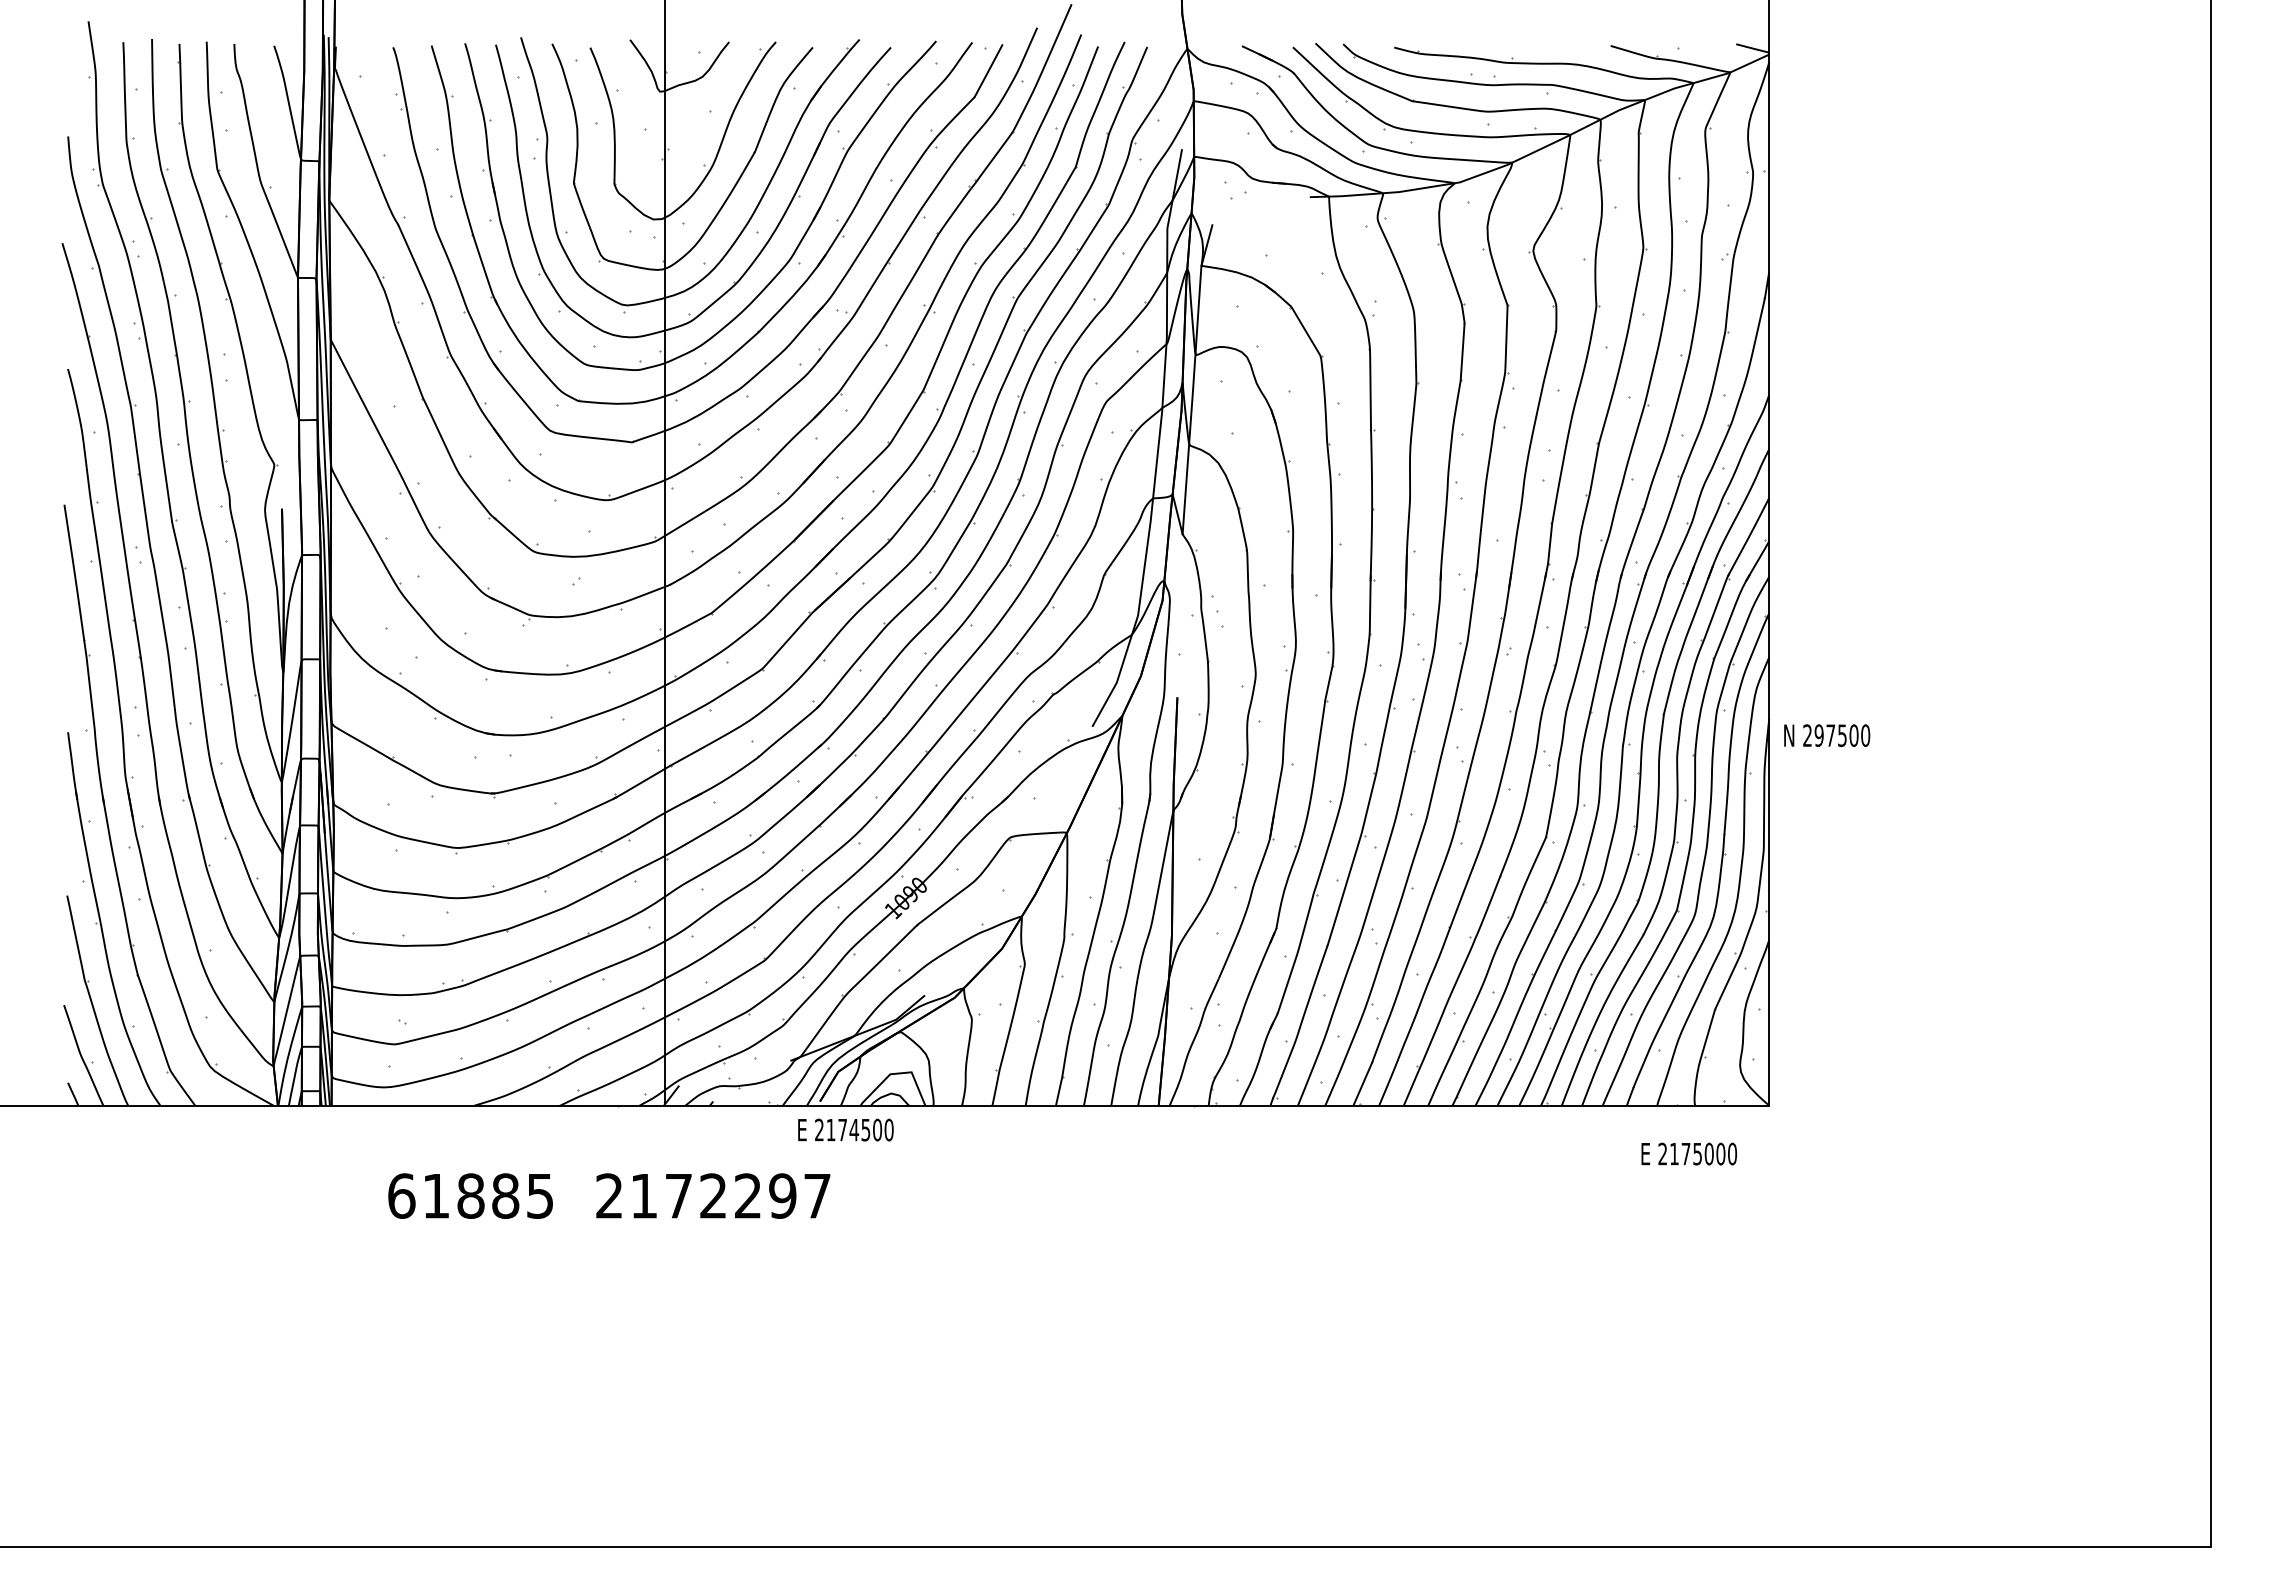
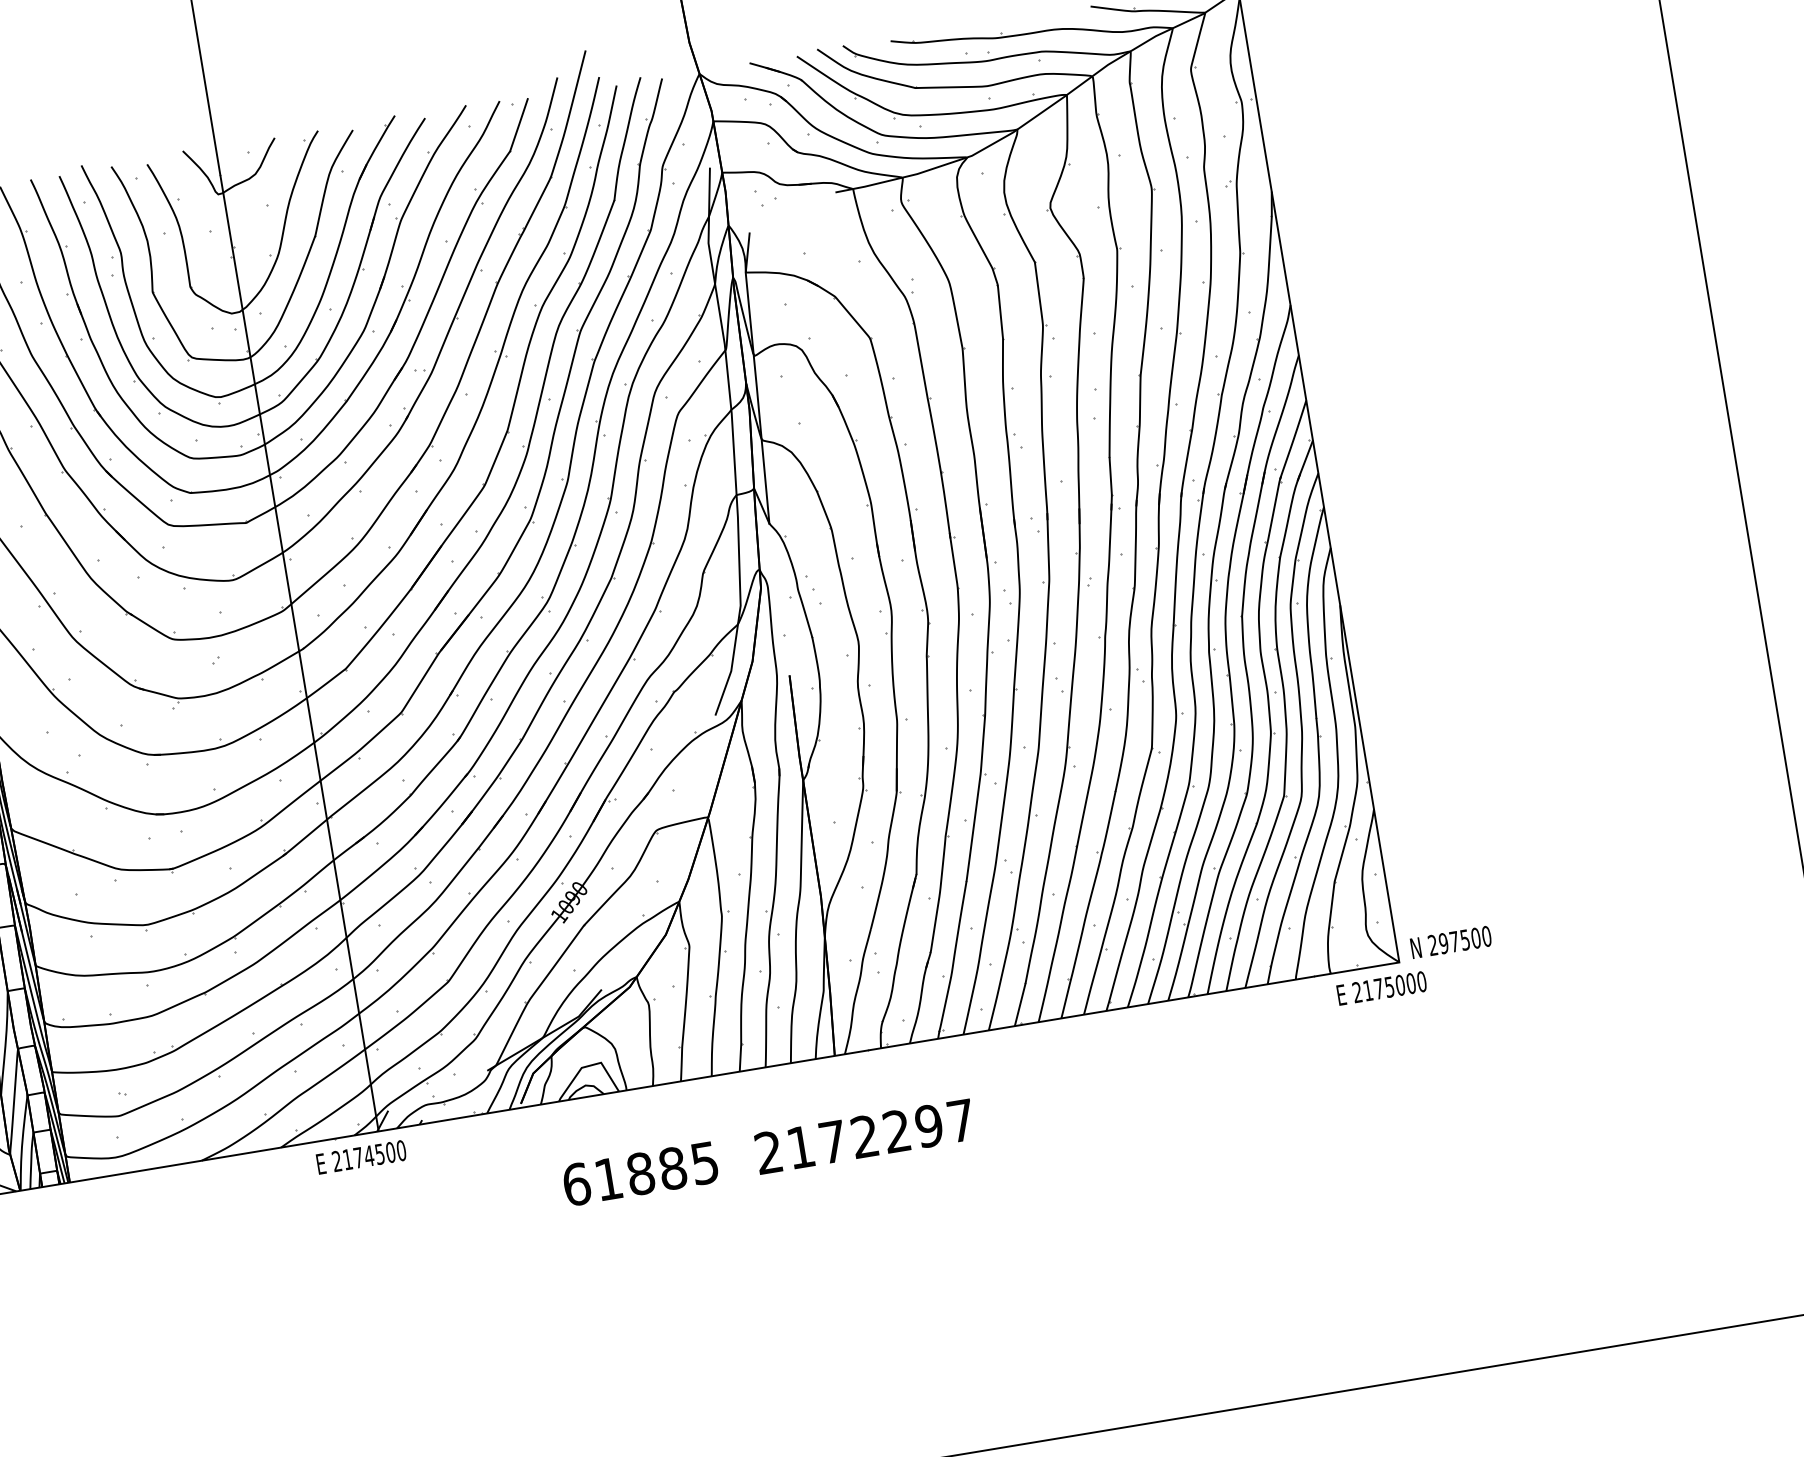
text: (1827, 735) -> (1451, 942), moved
text: (845, 1129) -> (361, 1156), moved
text: (1689, 1153) -> (1382, 987), moved
text: (609, 1195) -> (768, 1152), moved

